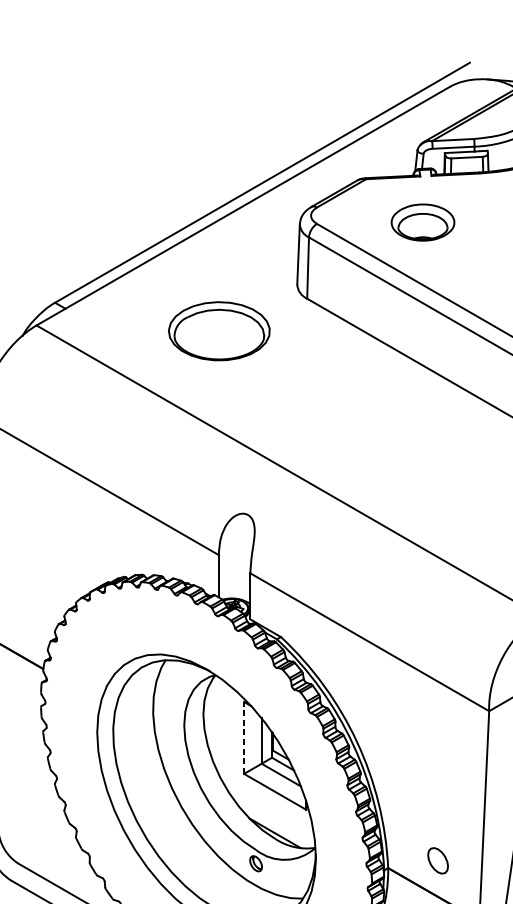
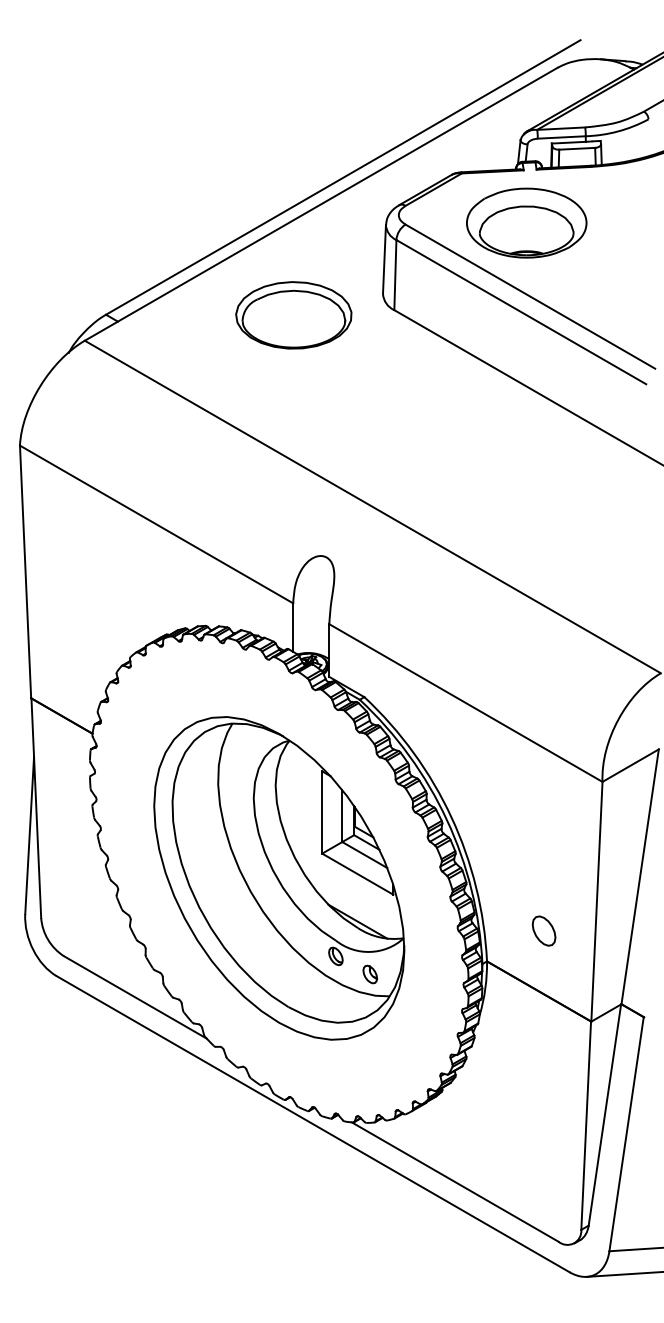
part: (422, 222) -> (526, 222), size x1.67
part: (219, 331) -> (293, 315), moved
line: (244, 737) -> (322, 812), dashed -> solid
part: (437, 860) -> (543, 930), moved
part: (286, 879) -> (370, 974), added

